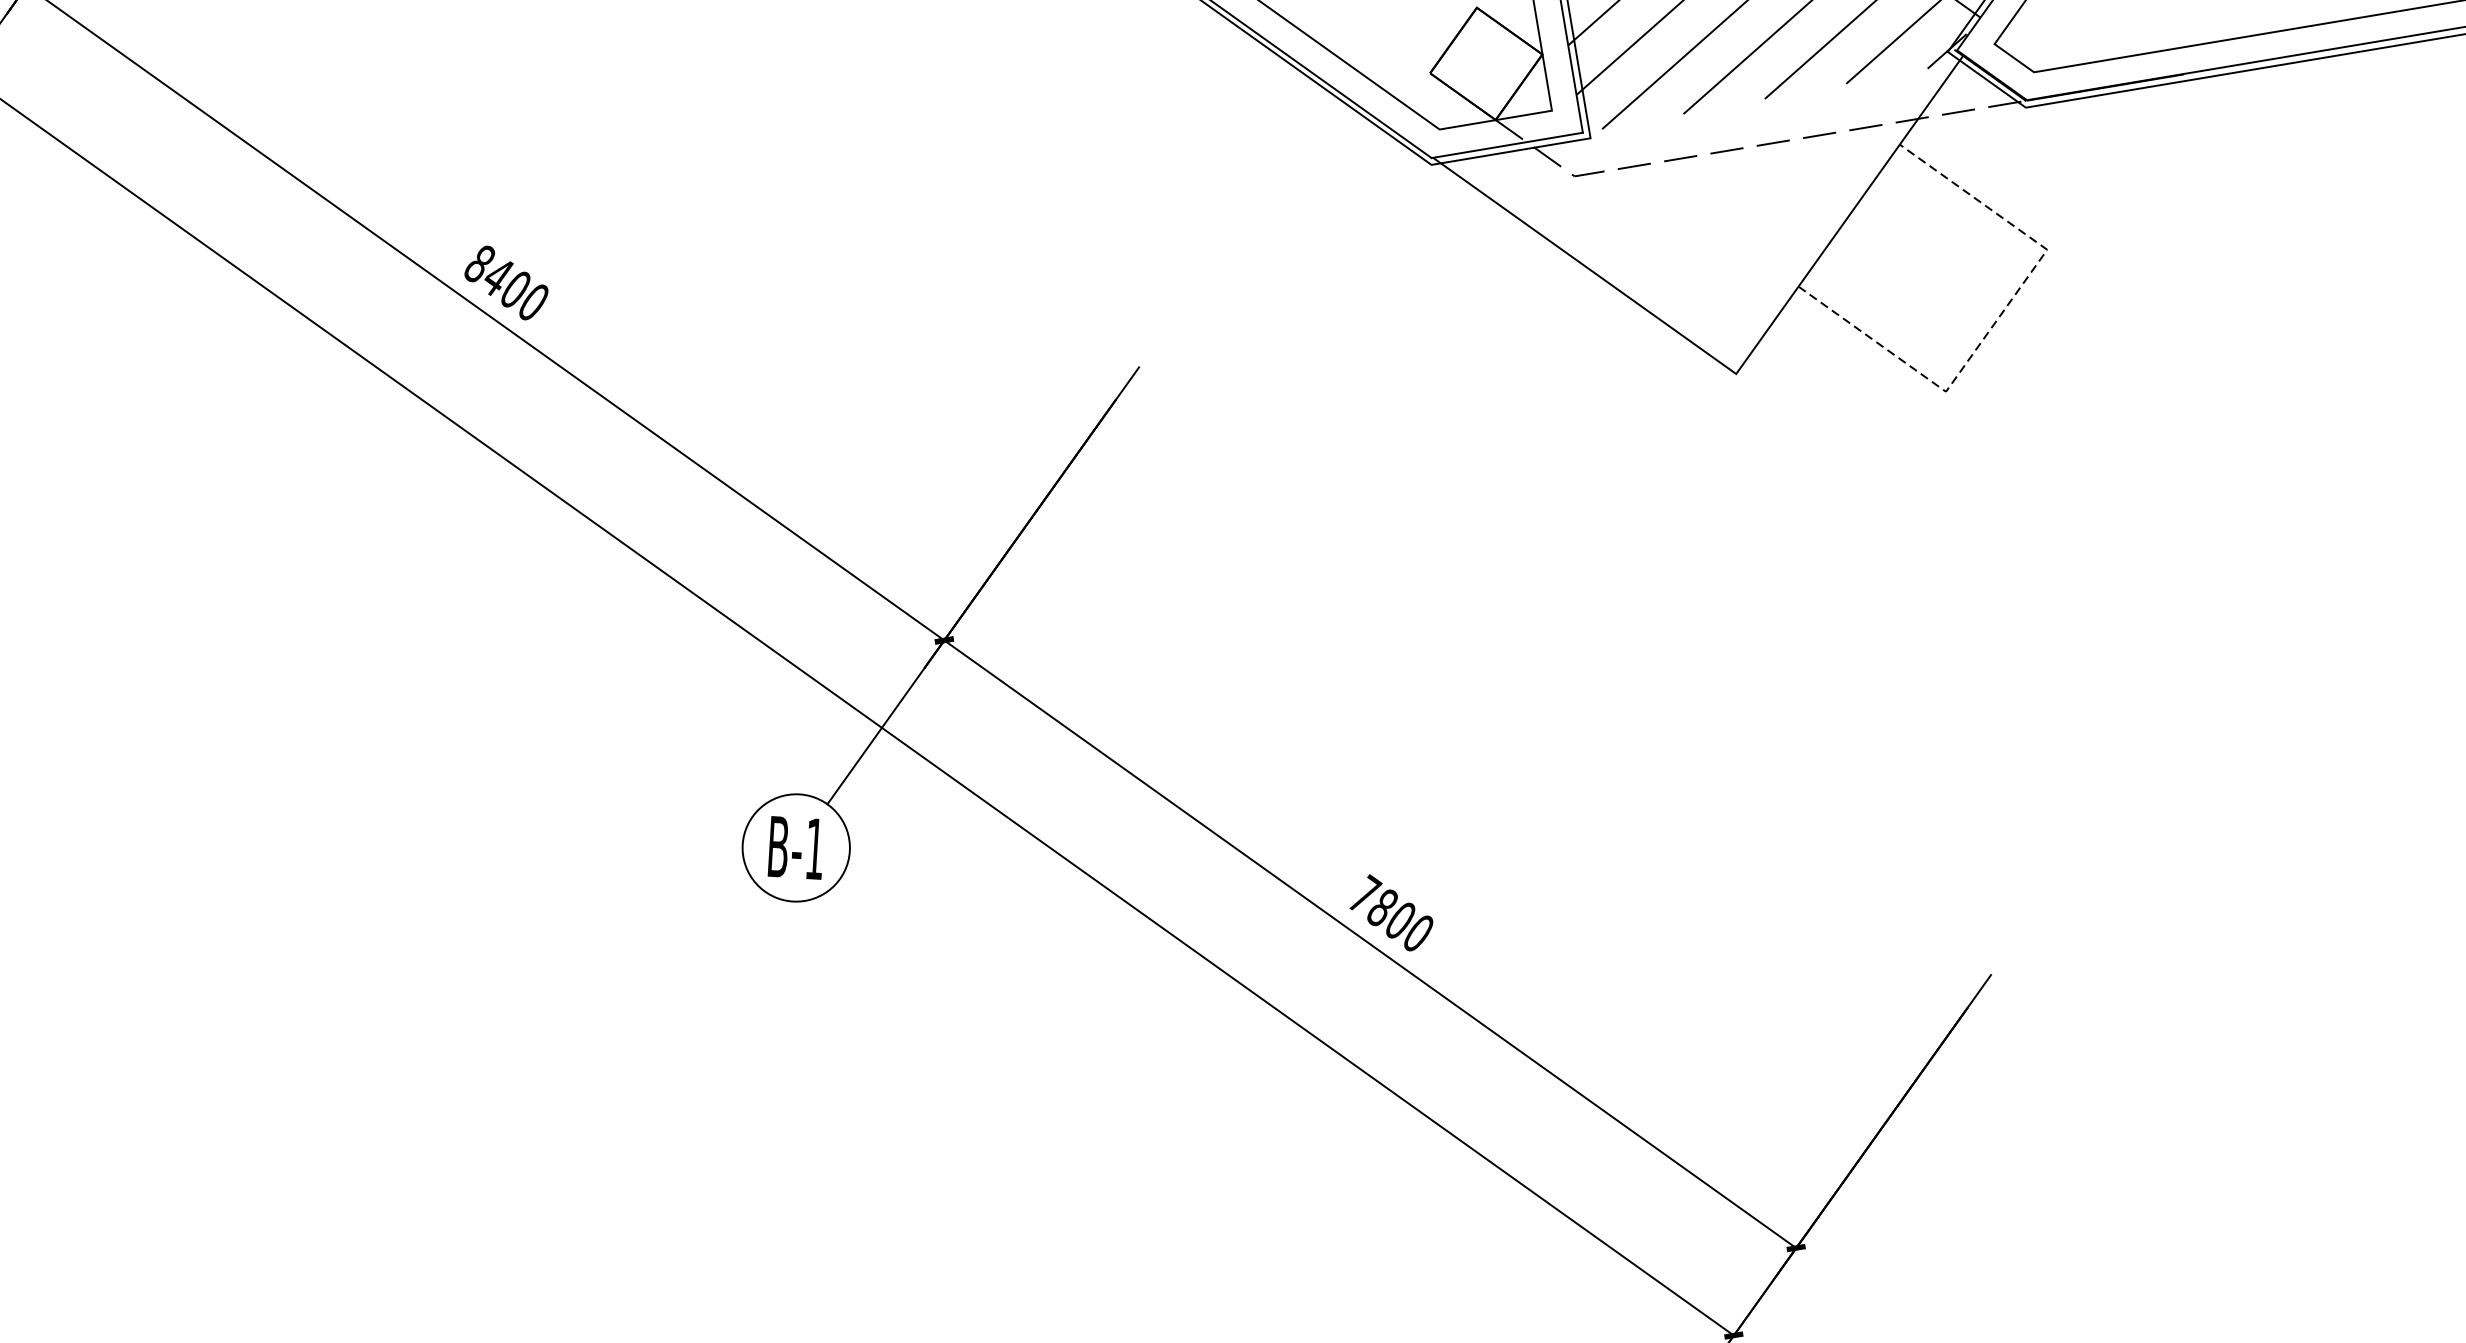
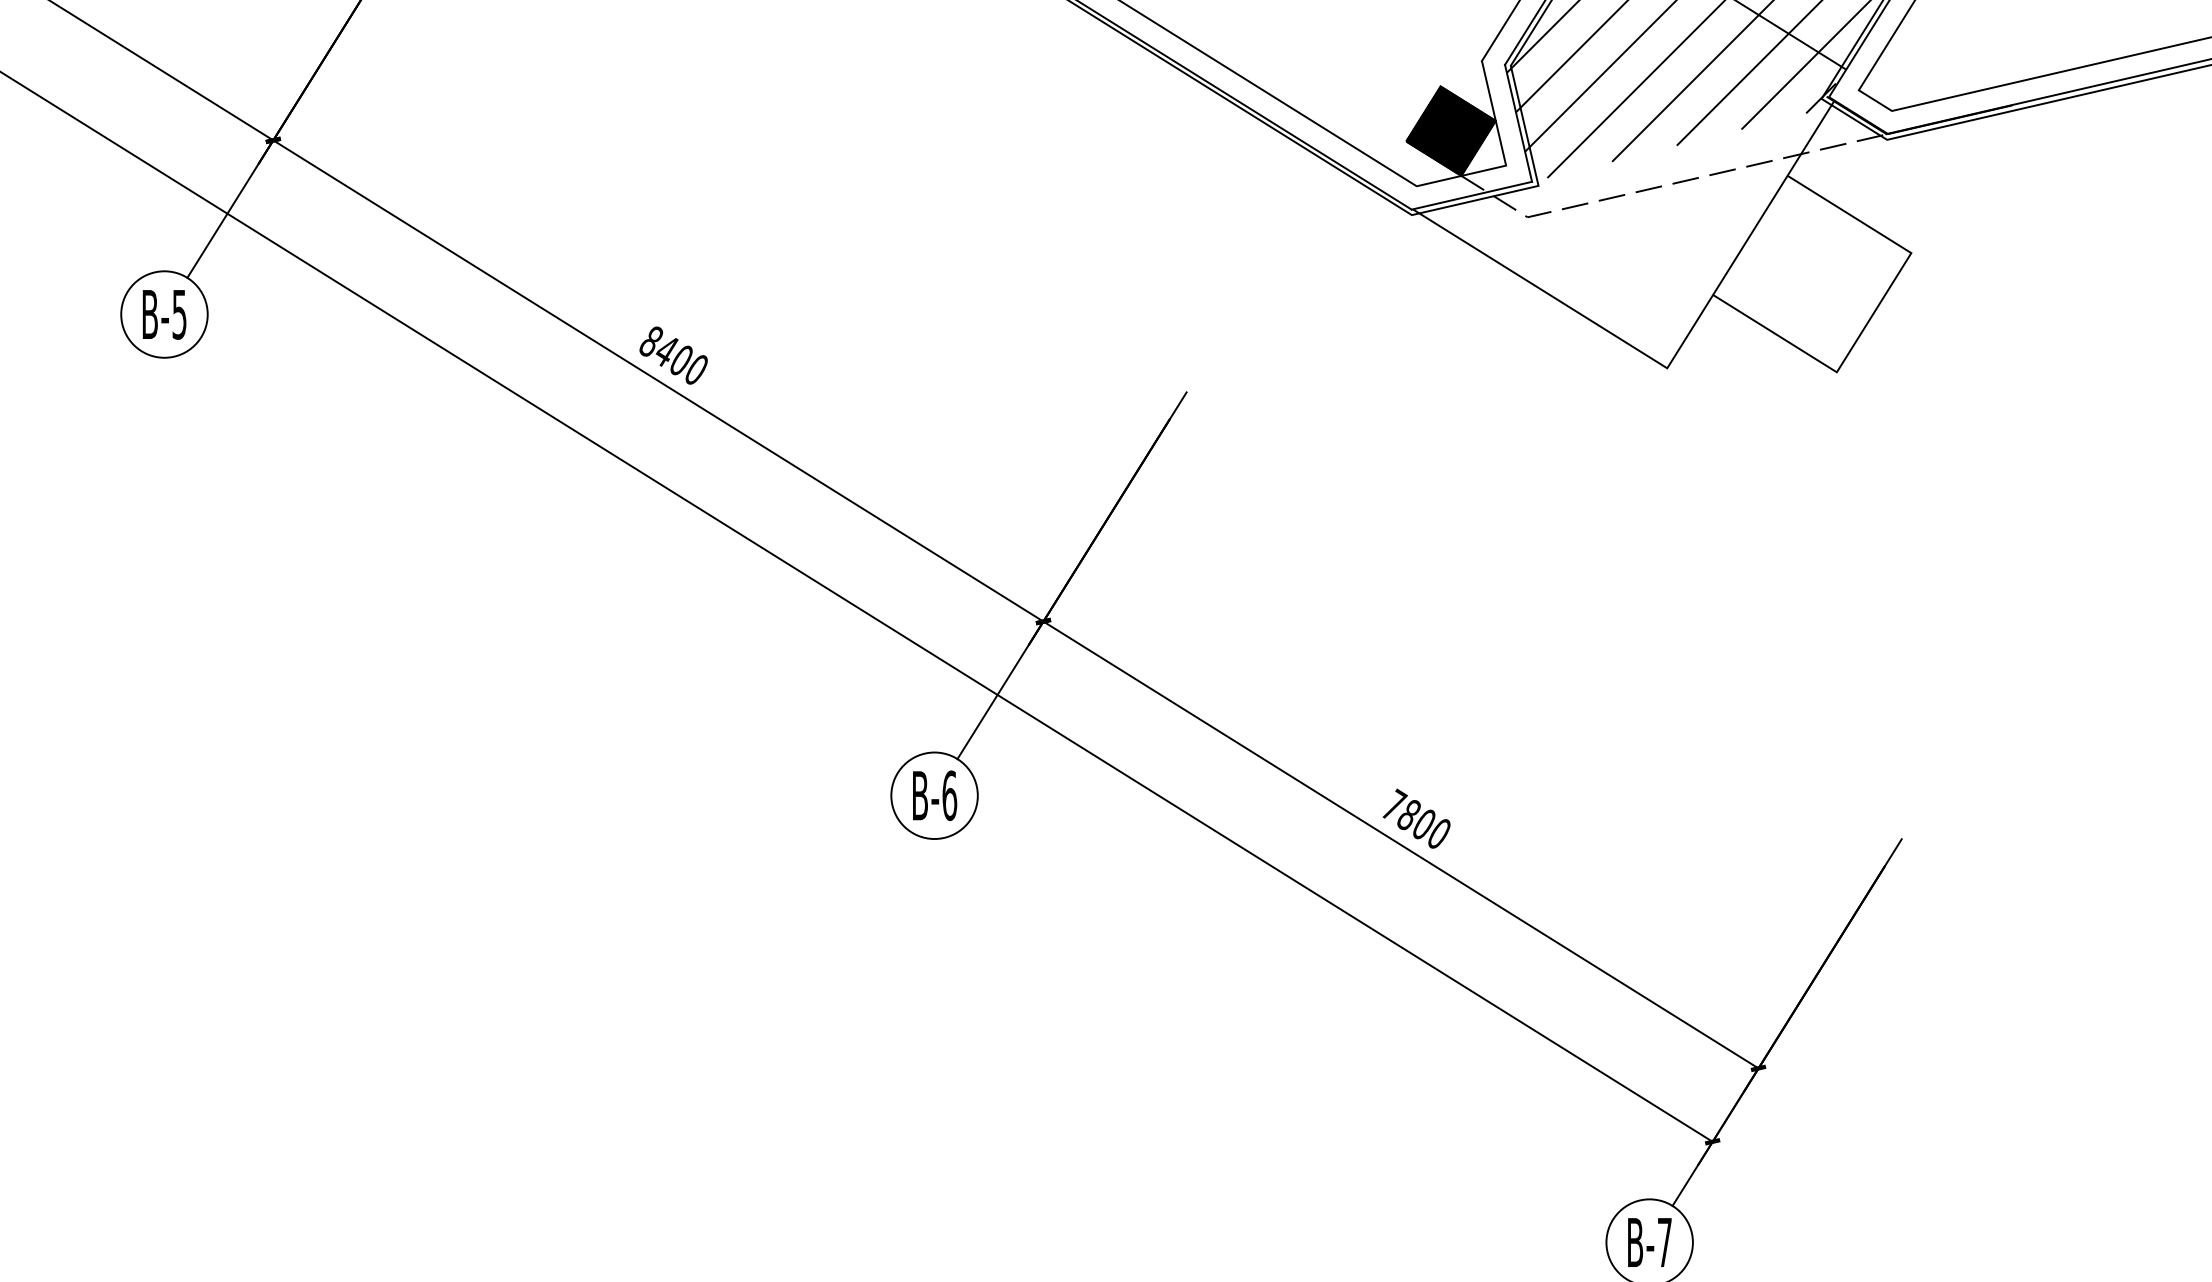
fill: (1485, 62) -> (1450, 130), added
line: (1997, 320) -> (1874, 312), dashed -> solid
text: (814, 848) -> (949, 795), B-1 -> B-6

